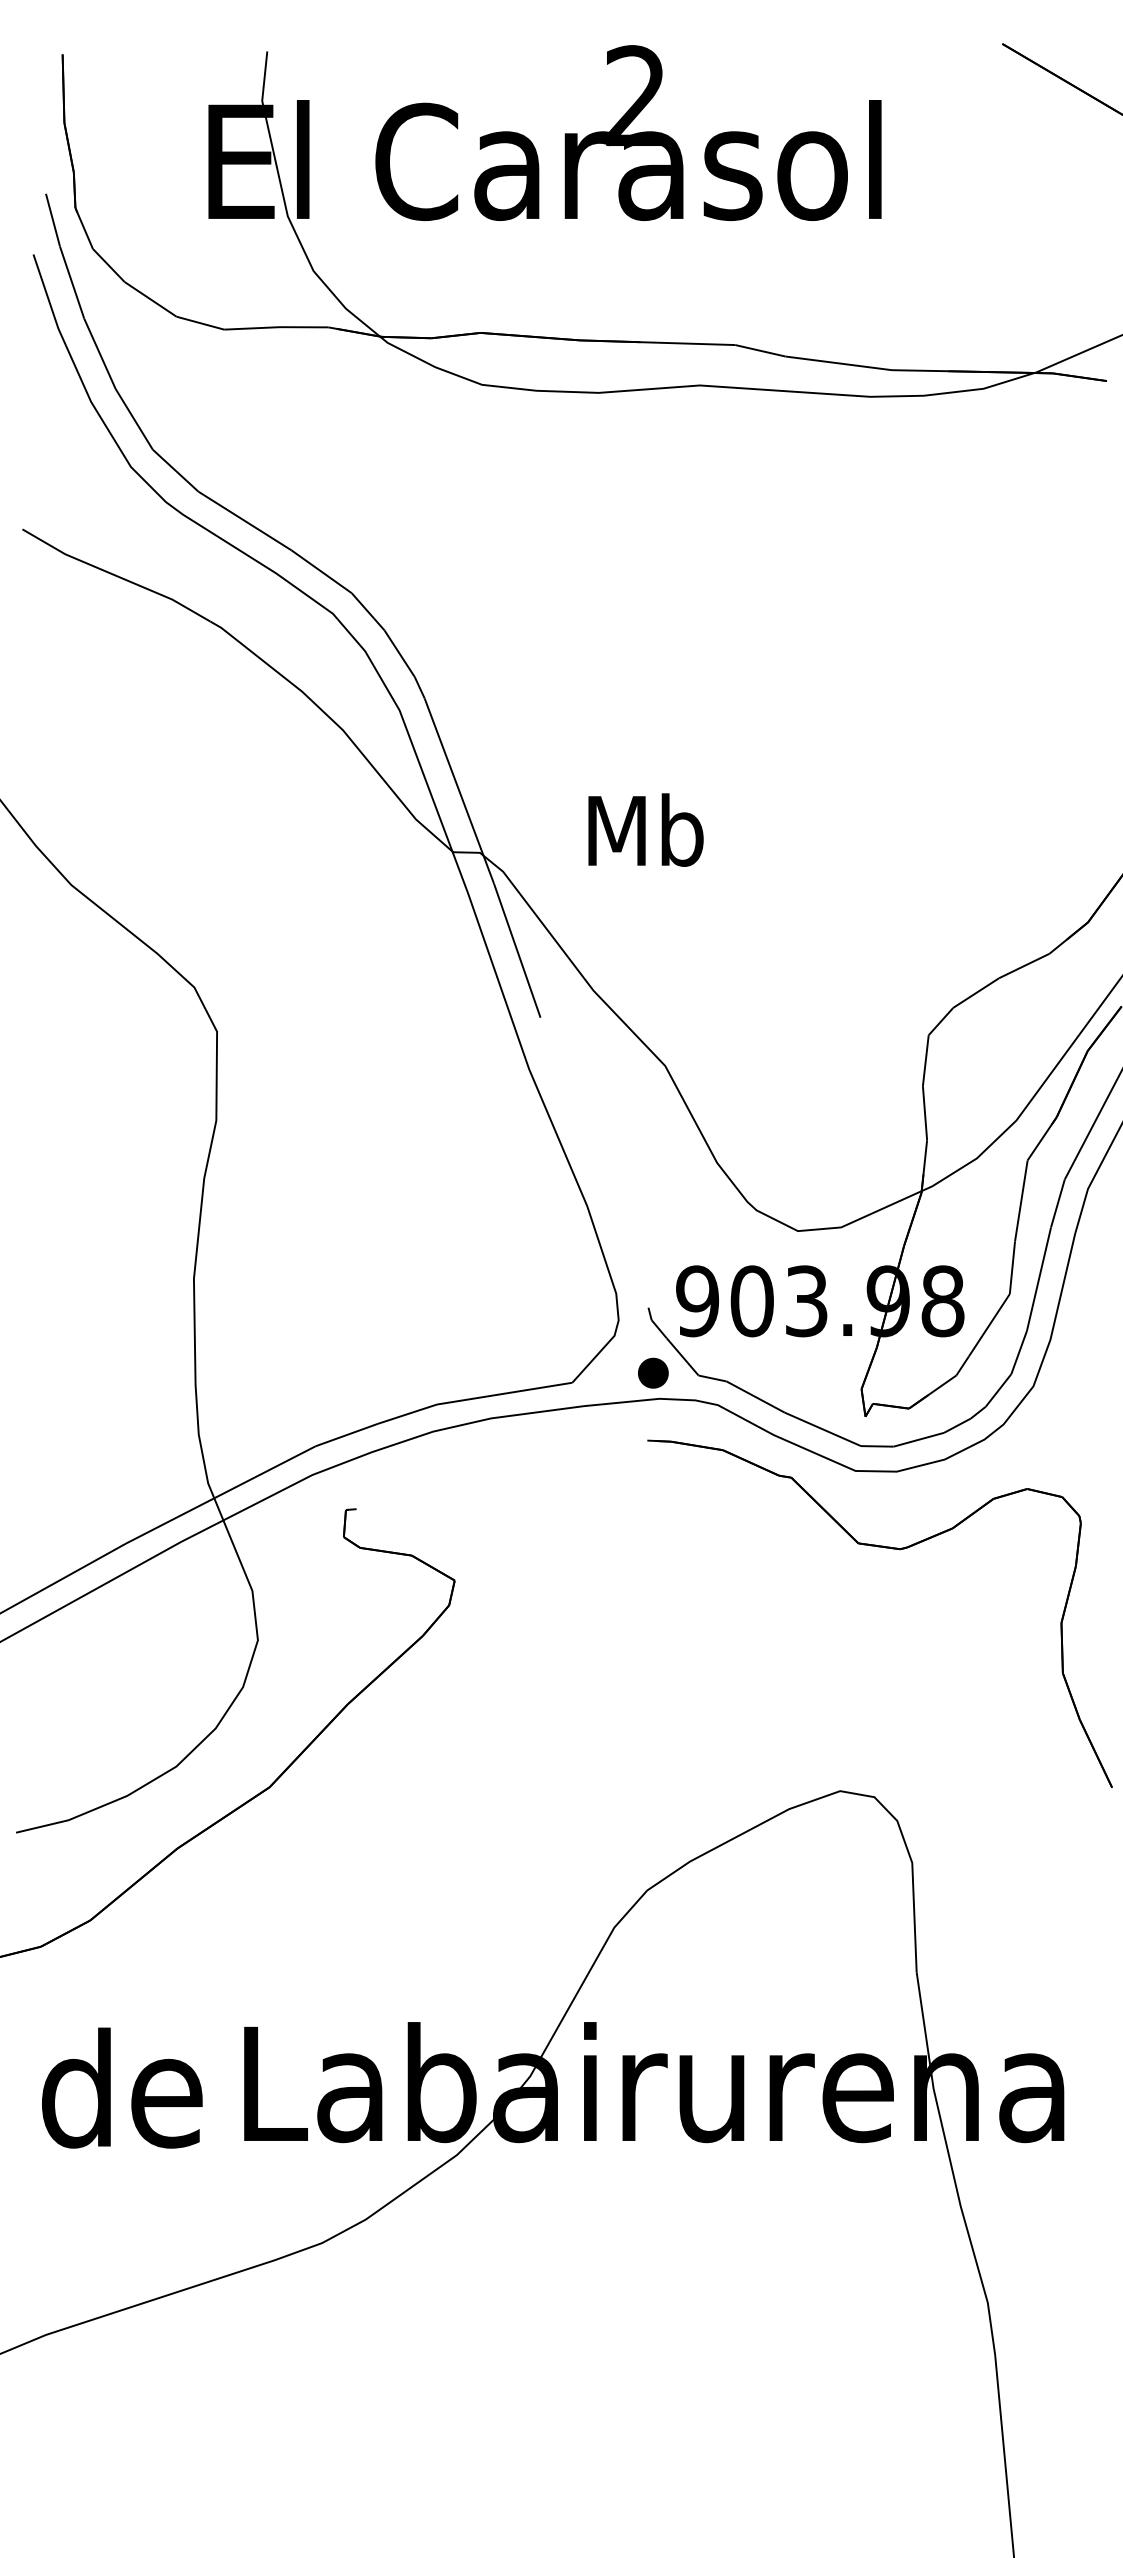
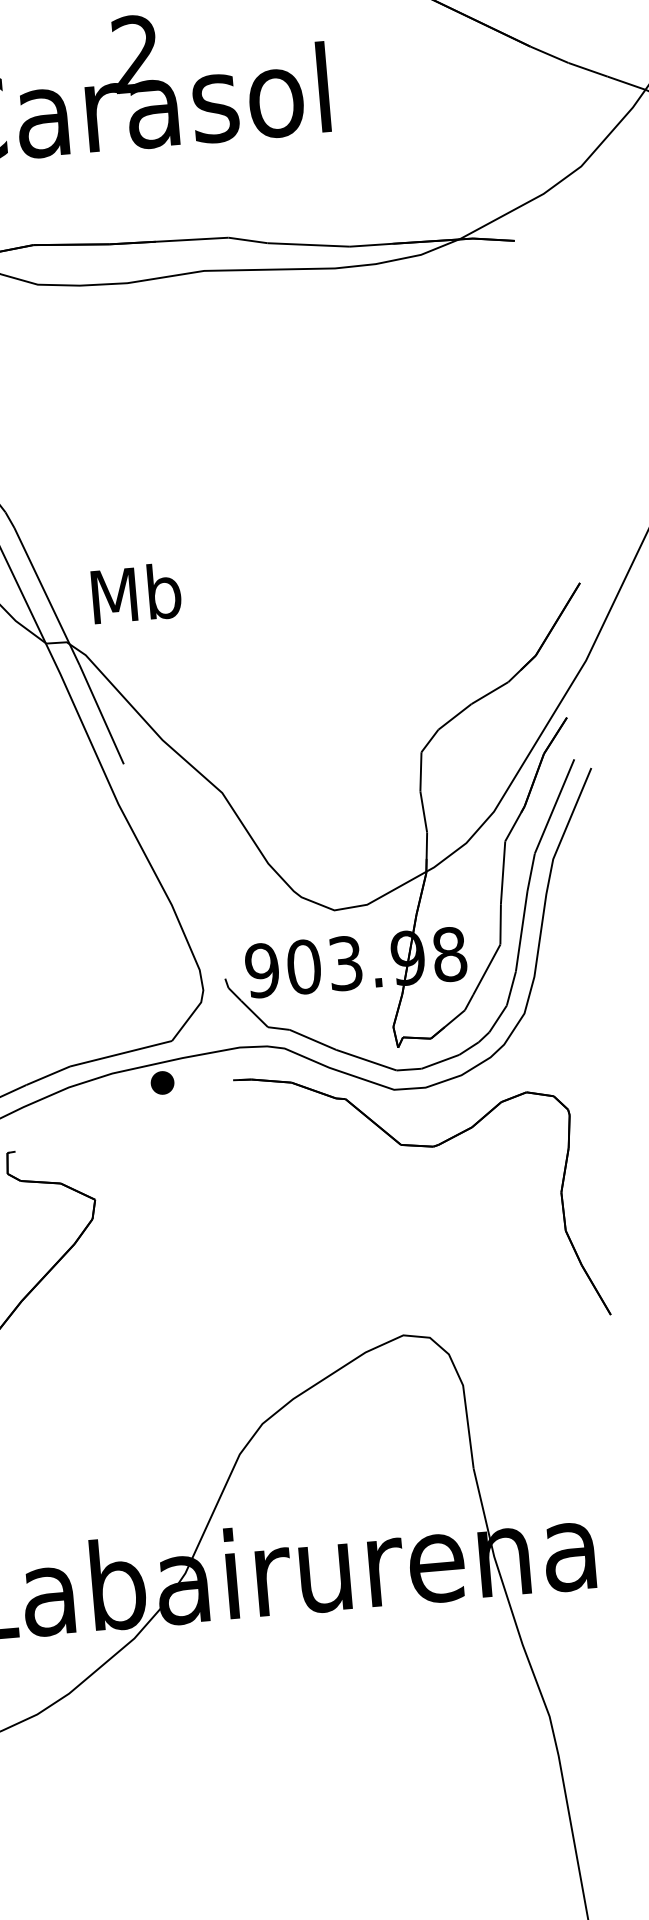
text: (645, 829) -> (136, 593), moved
part: (653, 1372) -> (162, 1082), moved

